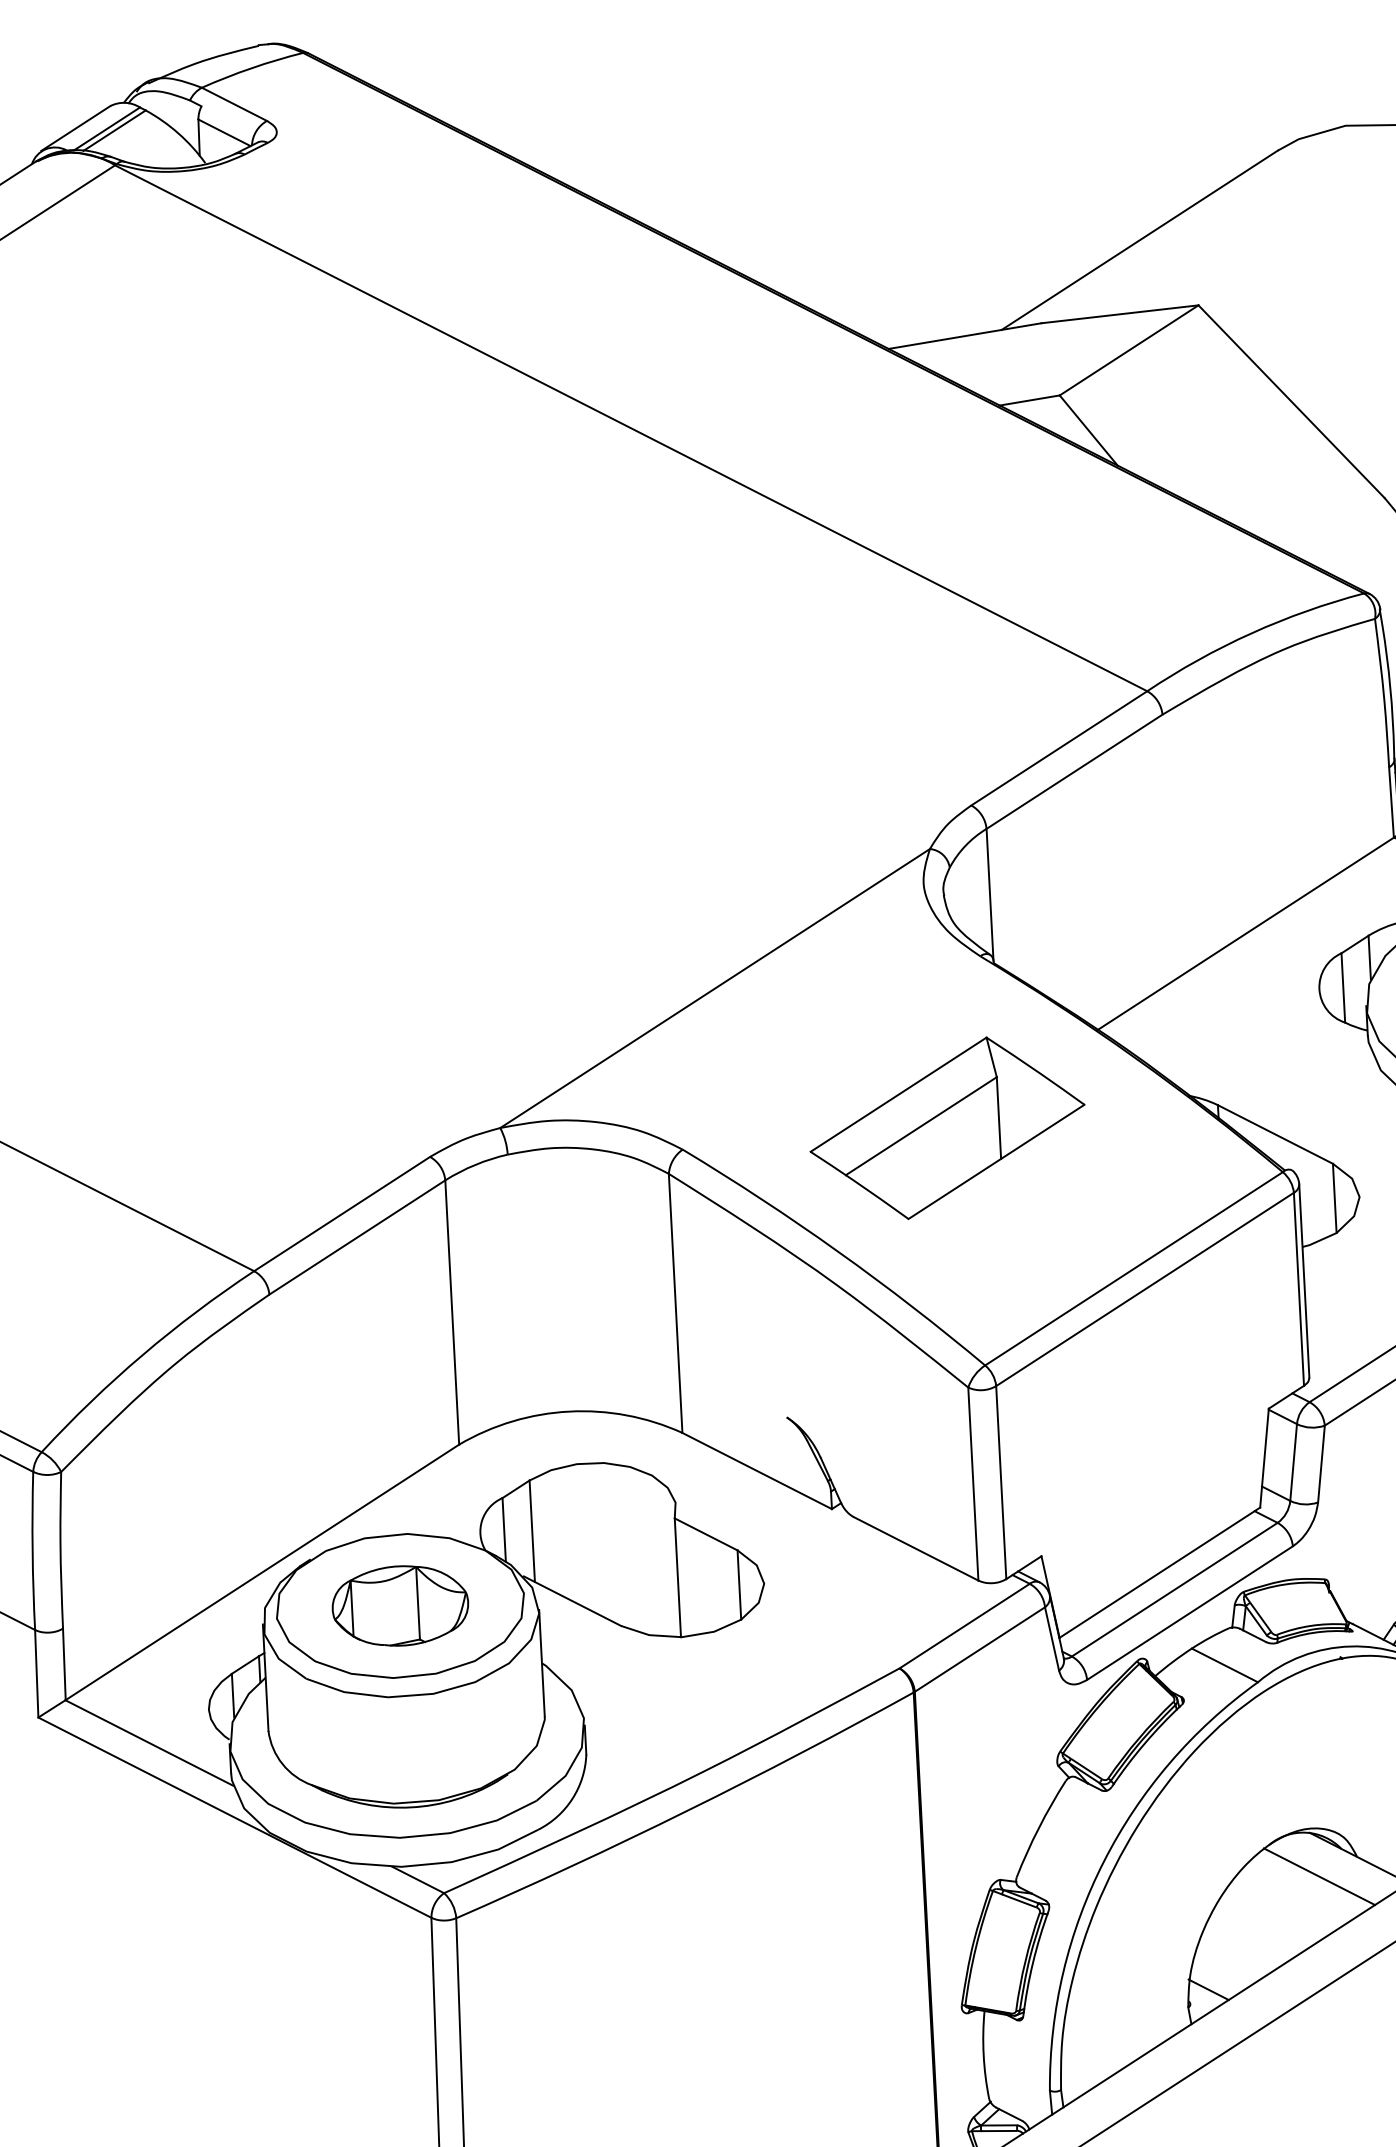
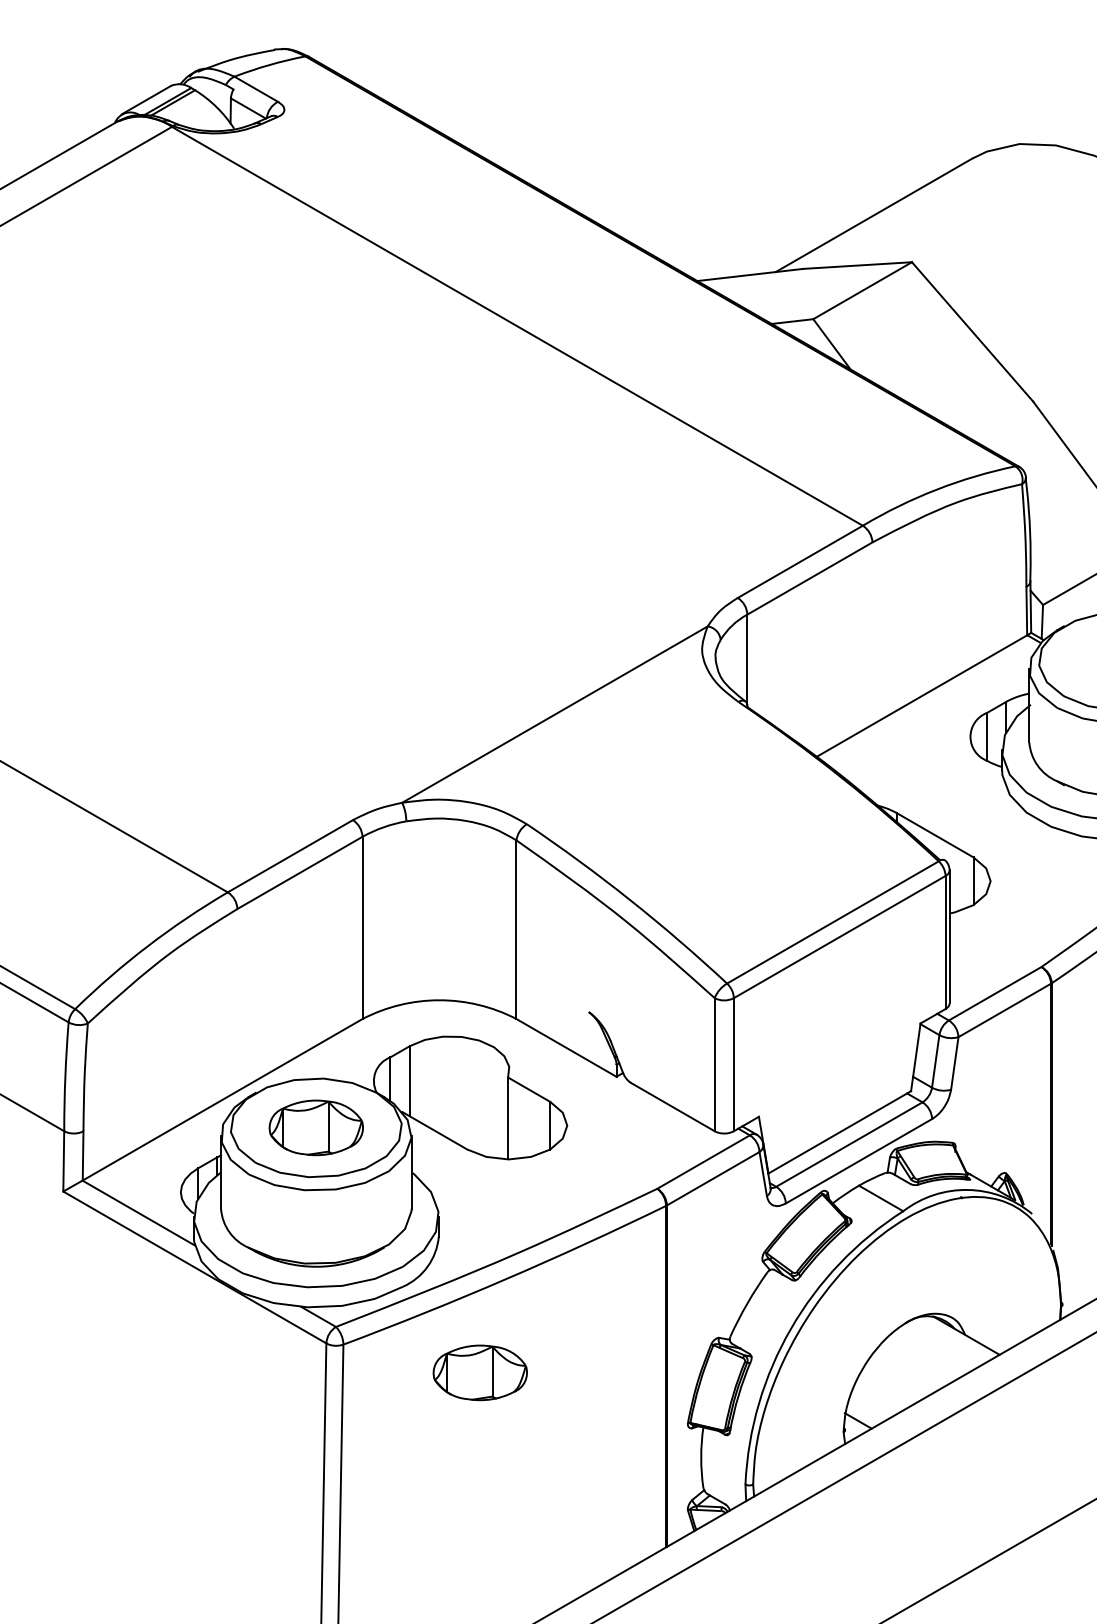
part: (947, 1128) -> (709, 819), removed
line: (1319, 1875) -> (938, 1346), removed
part: (655, 1948) -> (479, 1372), added

